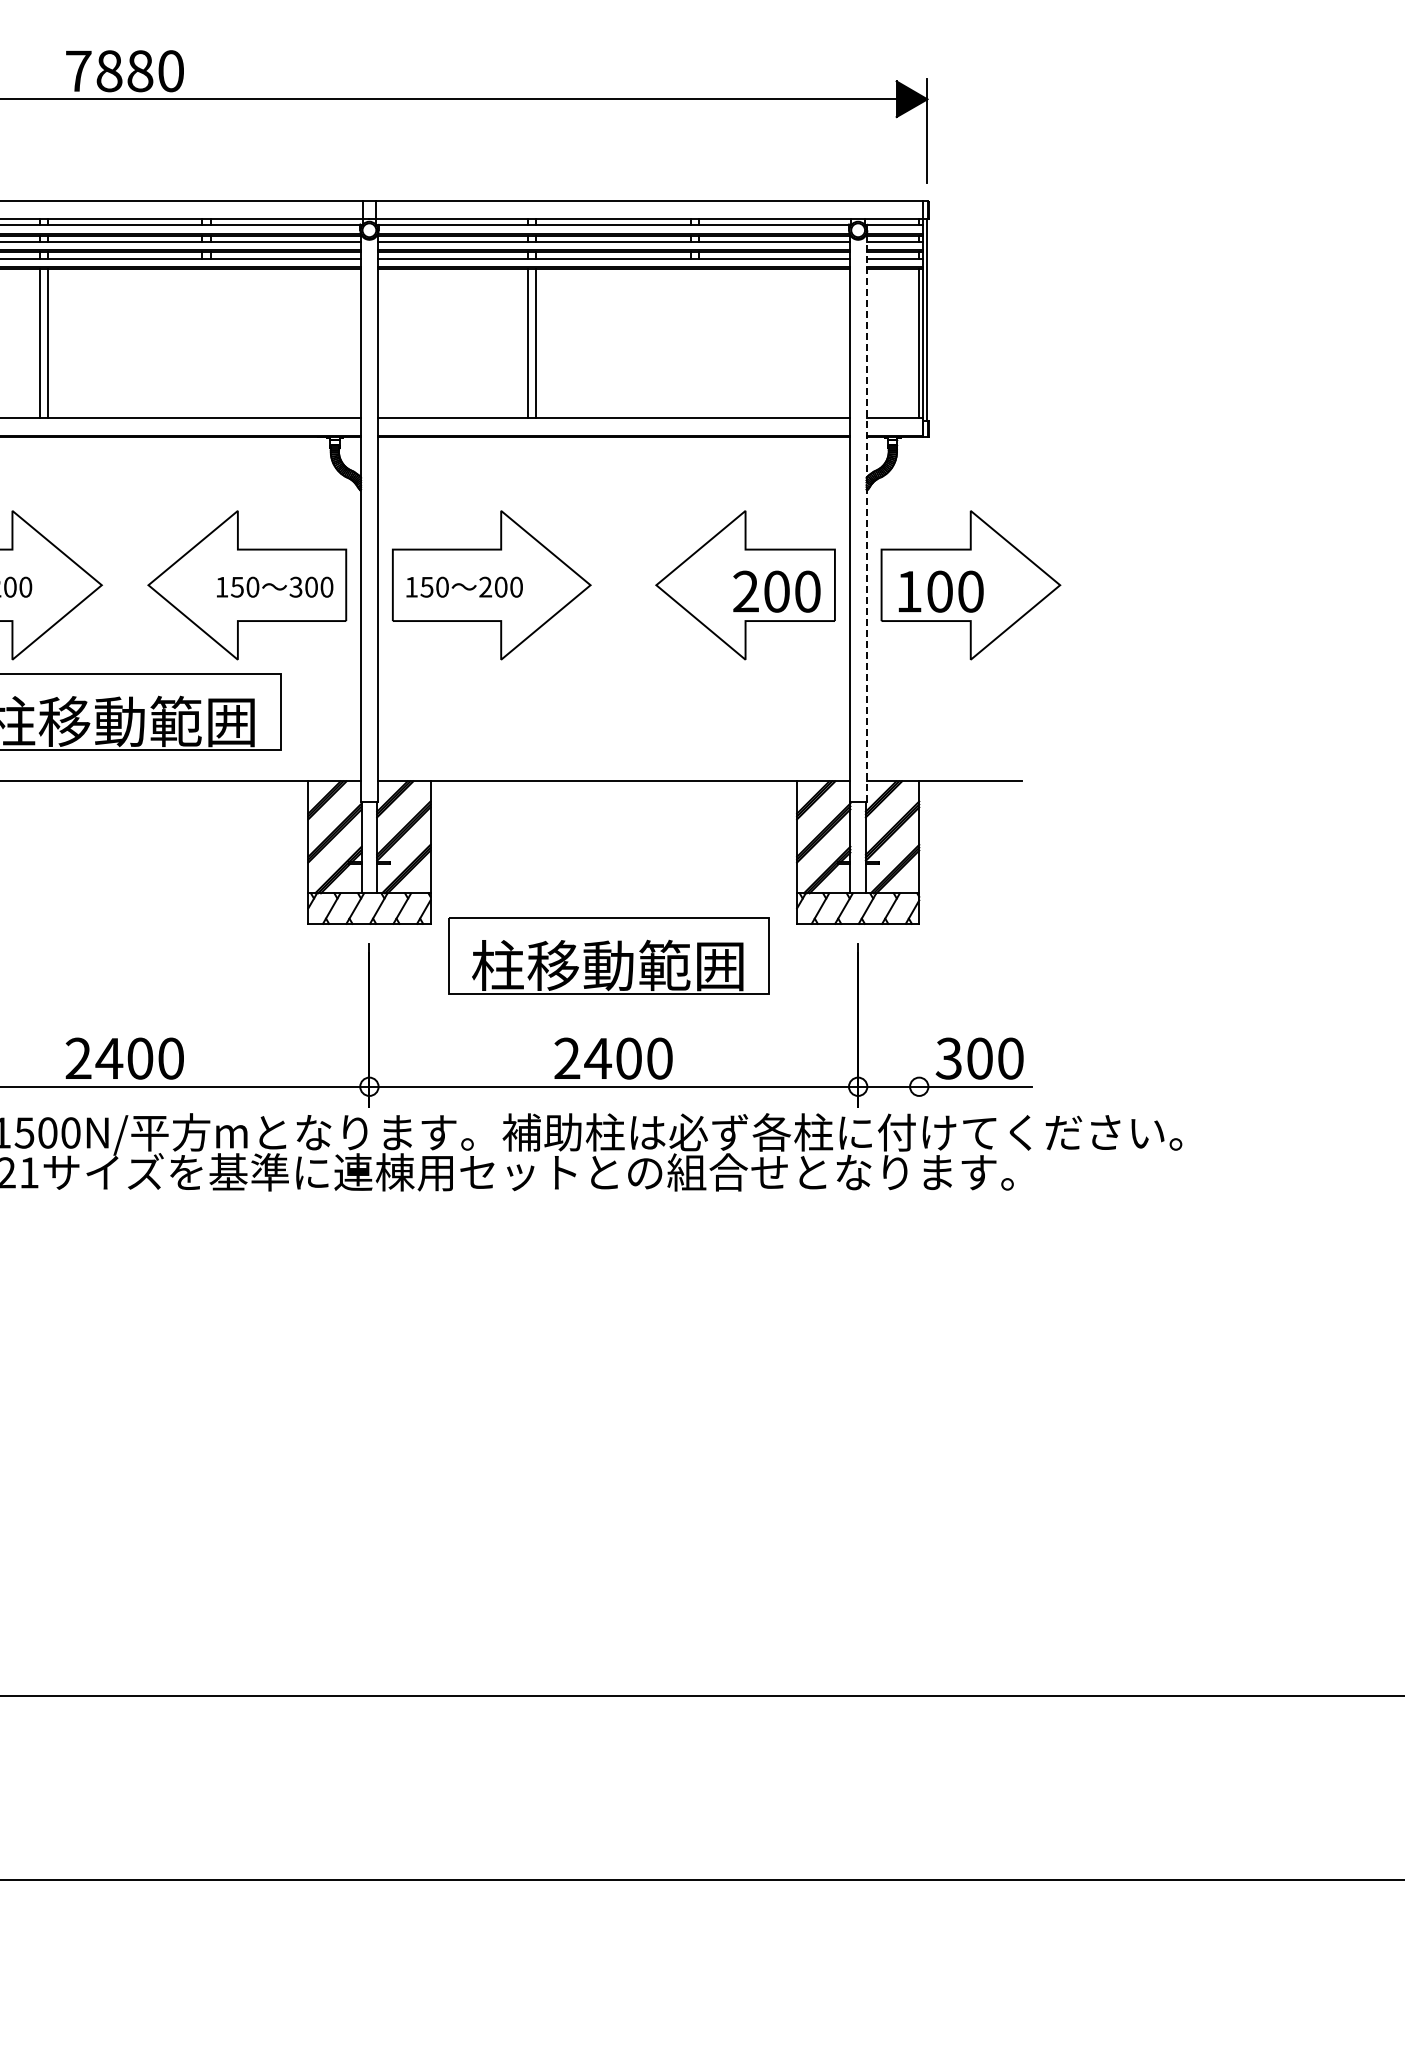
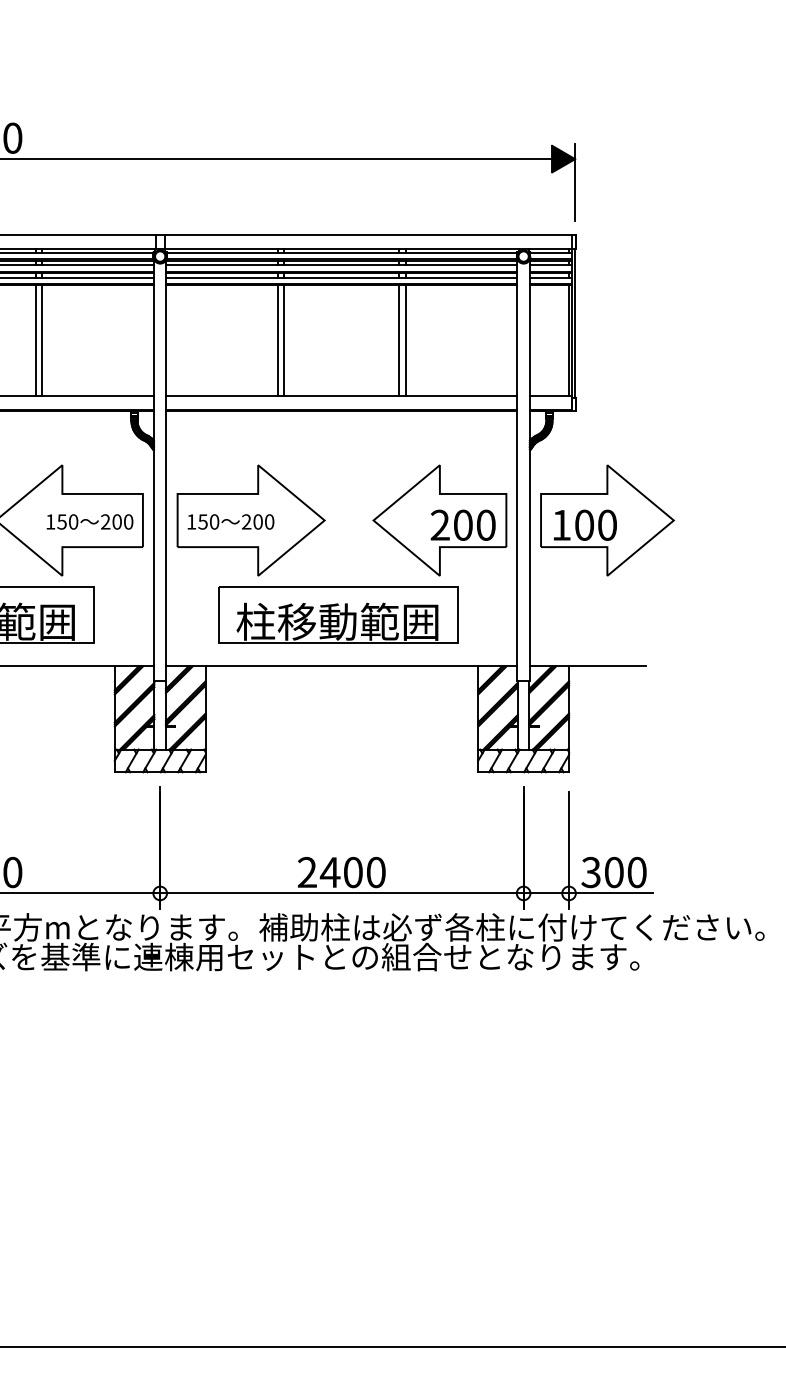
line: (202, 343) -> (36, 340), added
line: (210, 343) -> (42, 340), added
line: (691, 343) -> (399, 340), added
line: (699, 343) -> (405, 340), added
line: (866, 518) -> (529, 470), dashed -> solid
text: (295, 587) -> (105, 522), 300 -> 200
part: (608, 955) -> (337, 614), moved
line: (919, 1028) -> (569, 850), added

